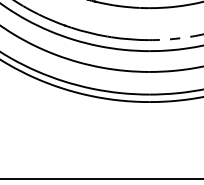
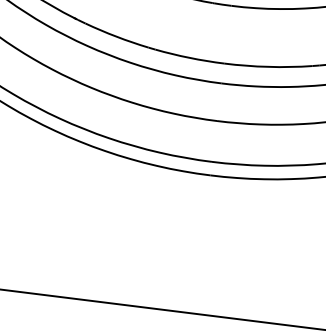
arc: (174, 38) -> (269, 66), dashed -> solid

